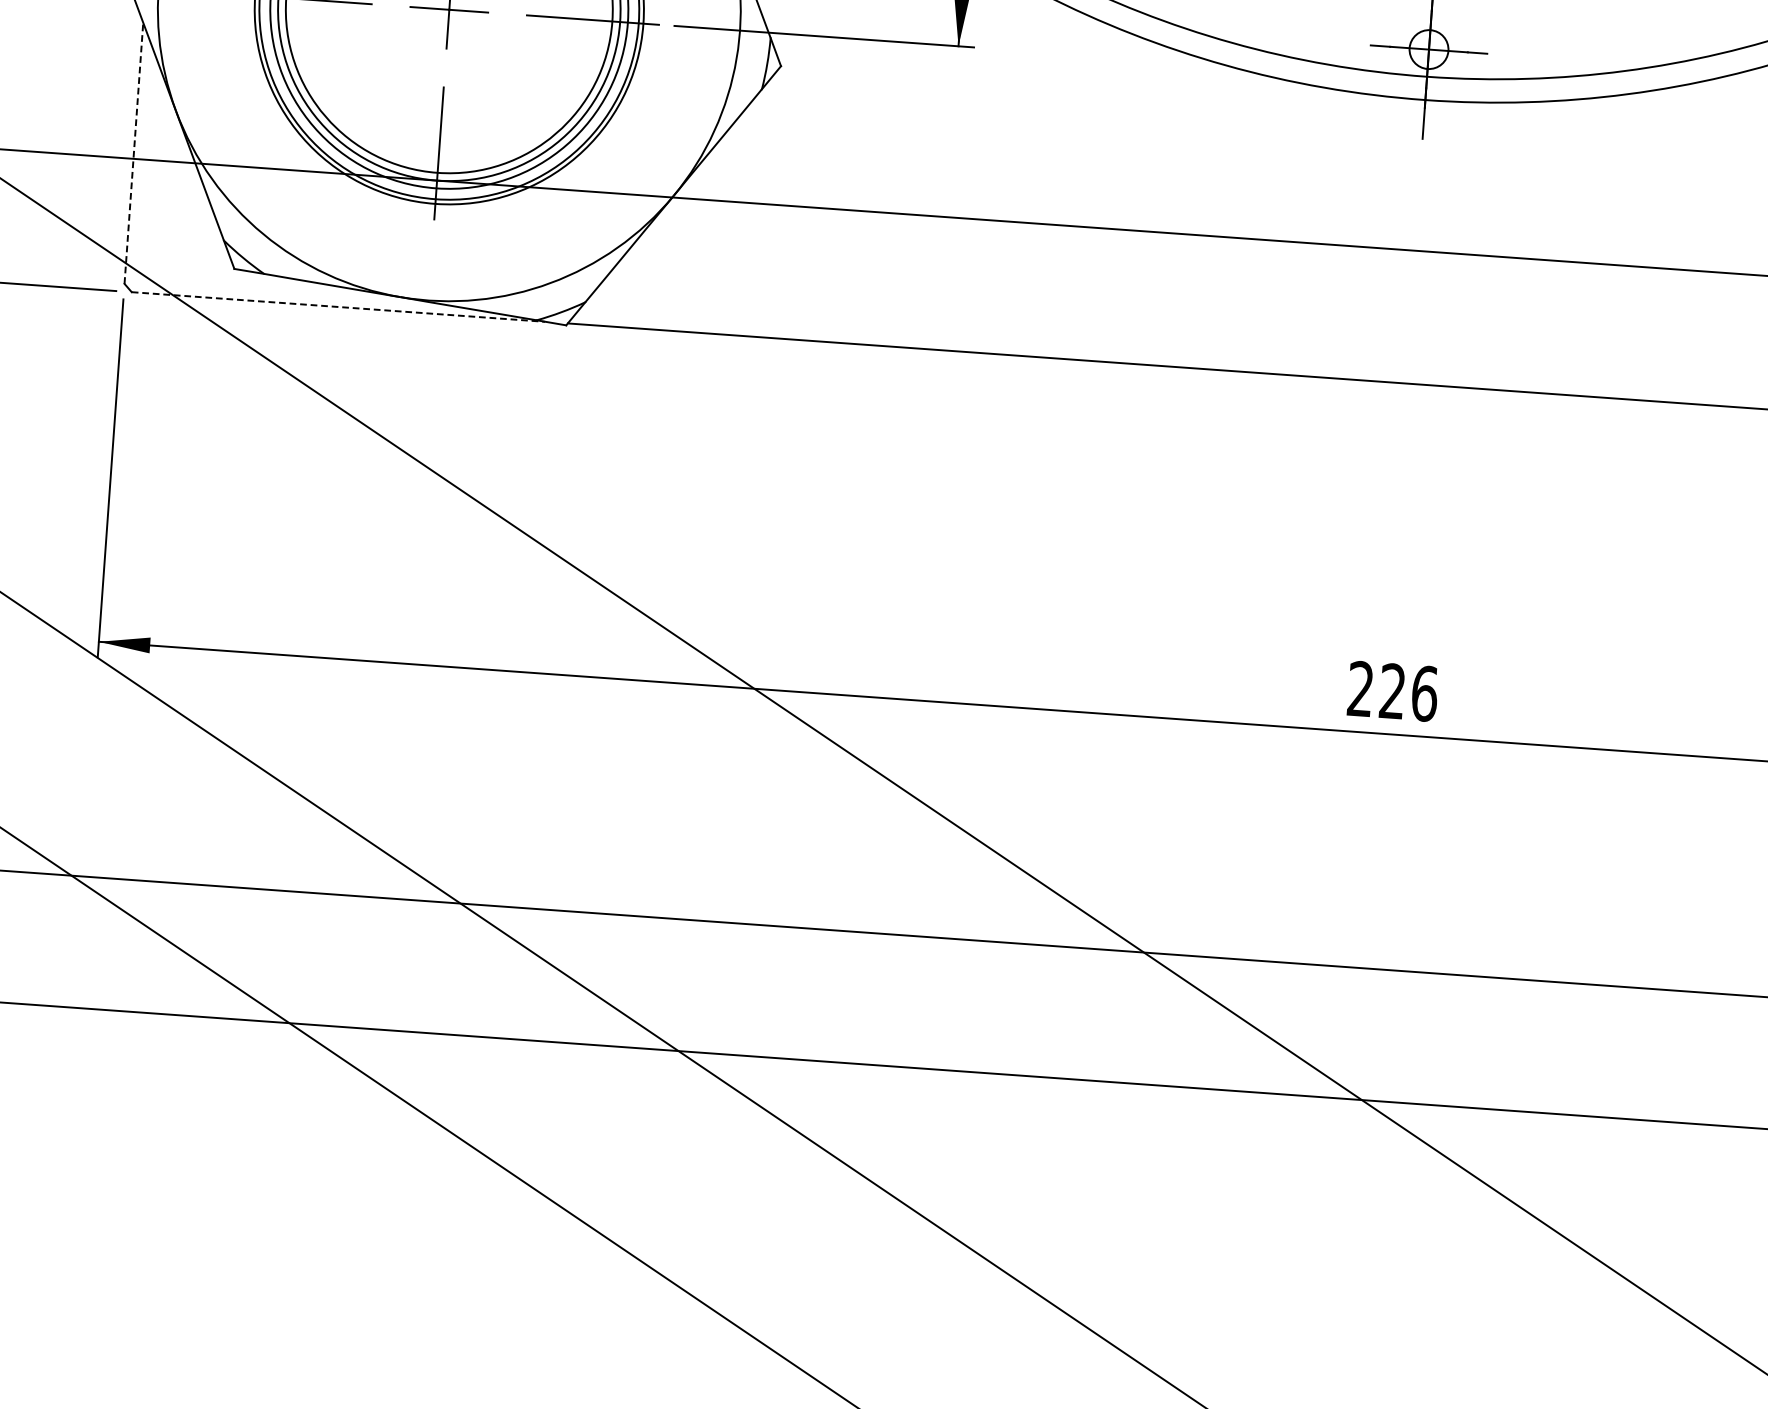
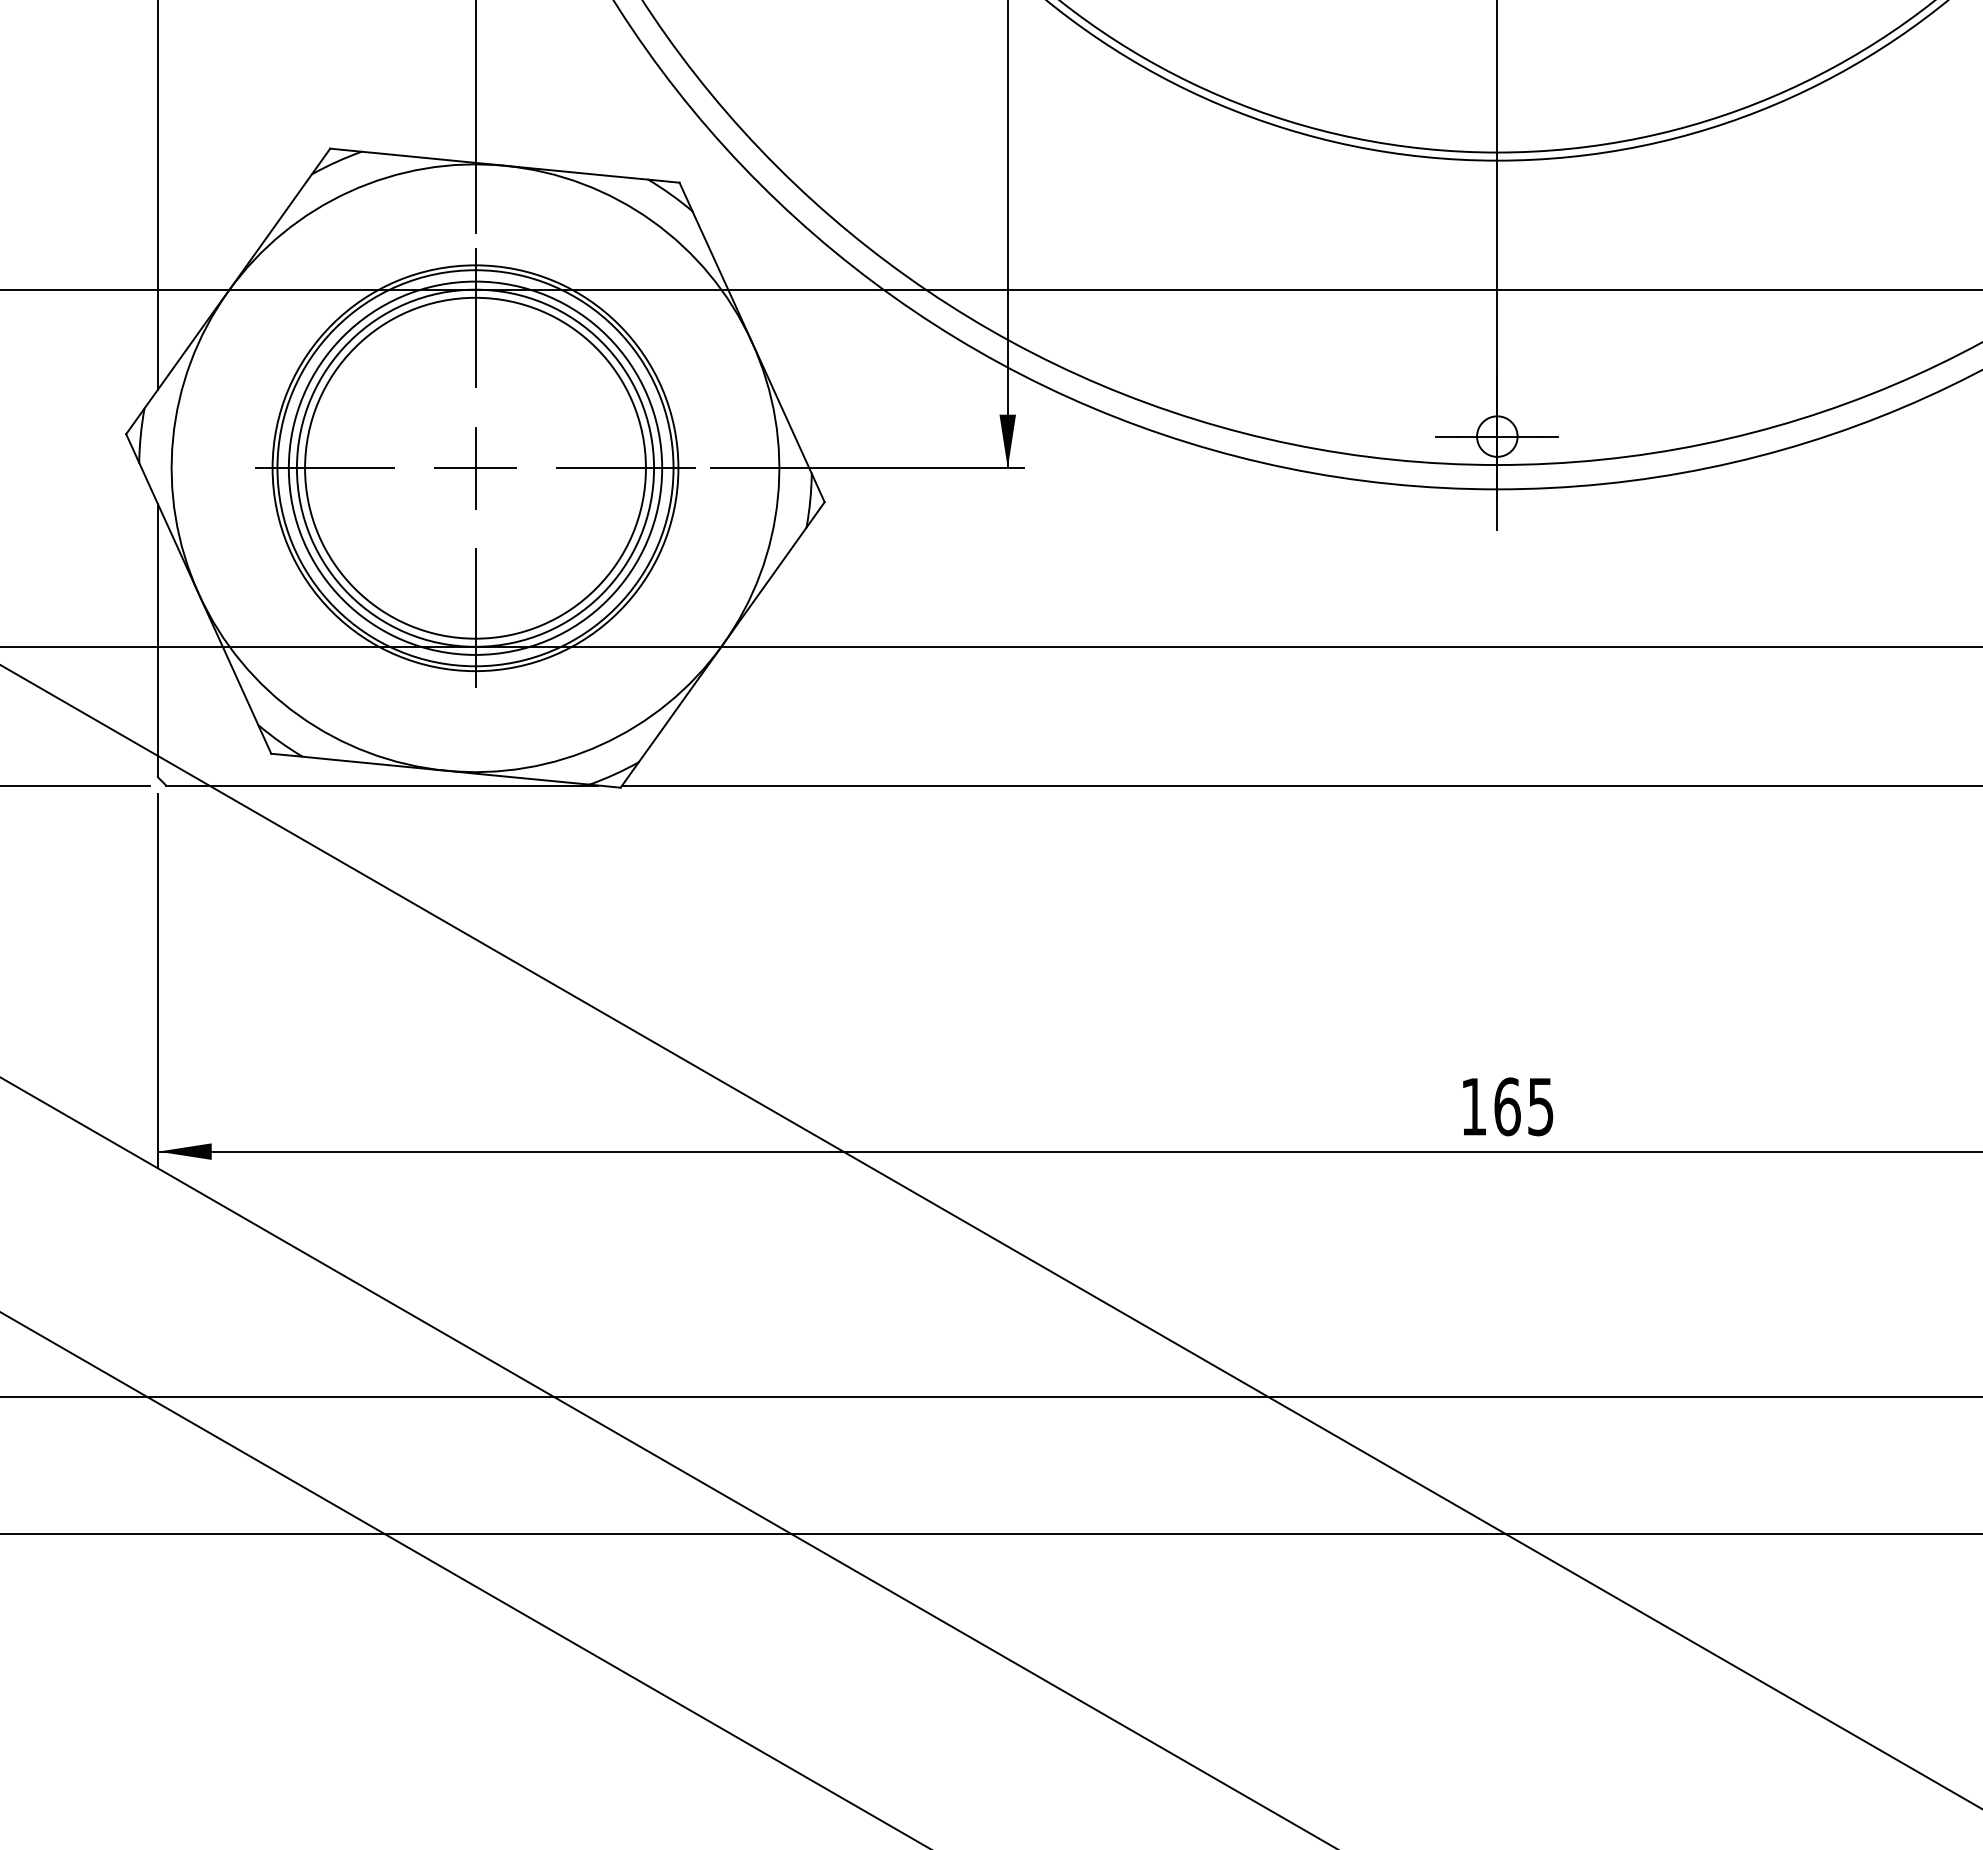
line: (134, 152) -> (158, 640), dashed -> solid
line: (338, 306) -> (382, 785), dashed -> solid
text: (1392, 691) -> (1507, 1106), 226 -> 165

